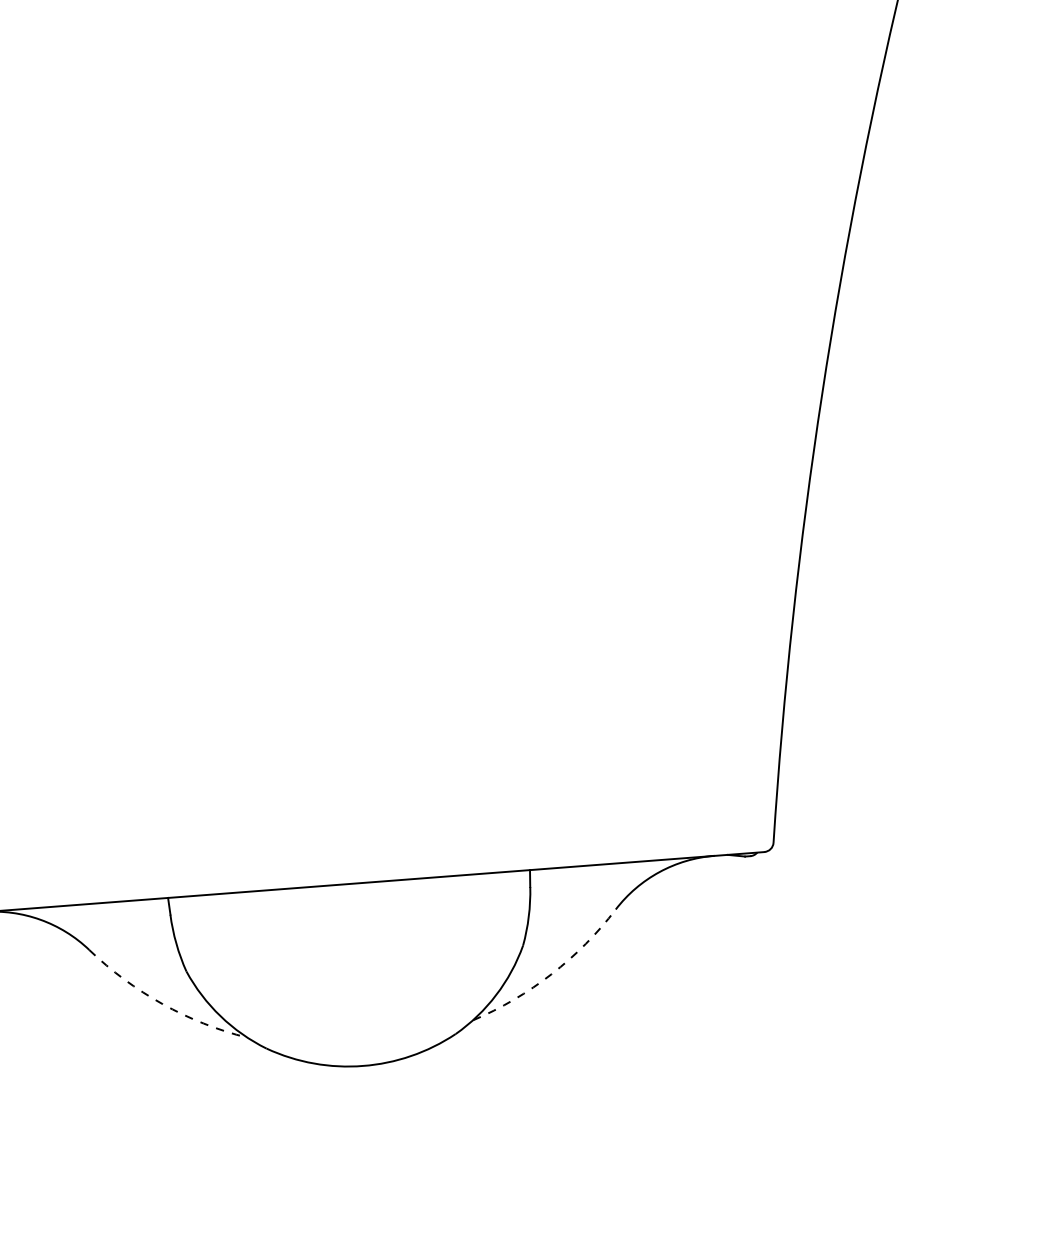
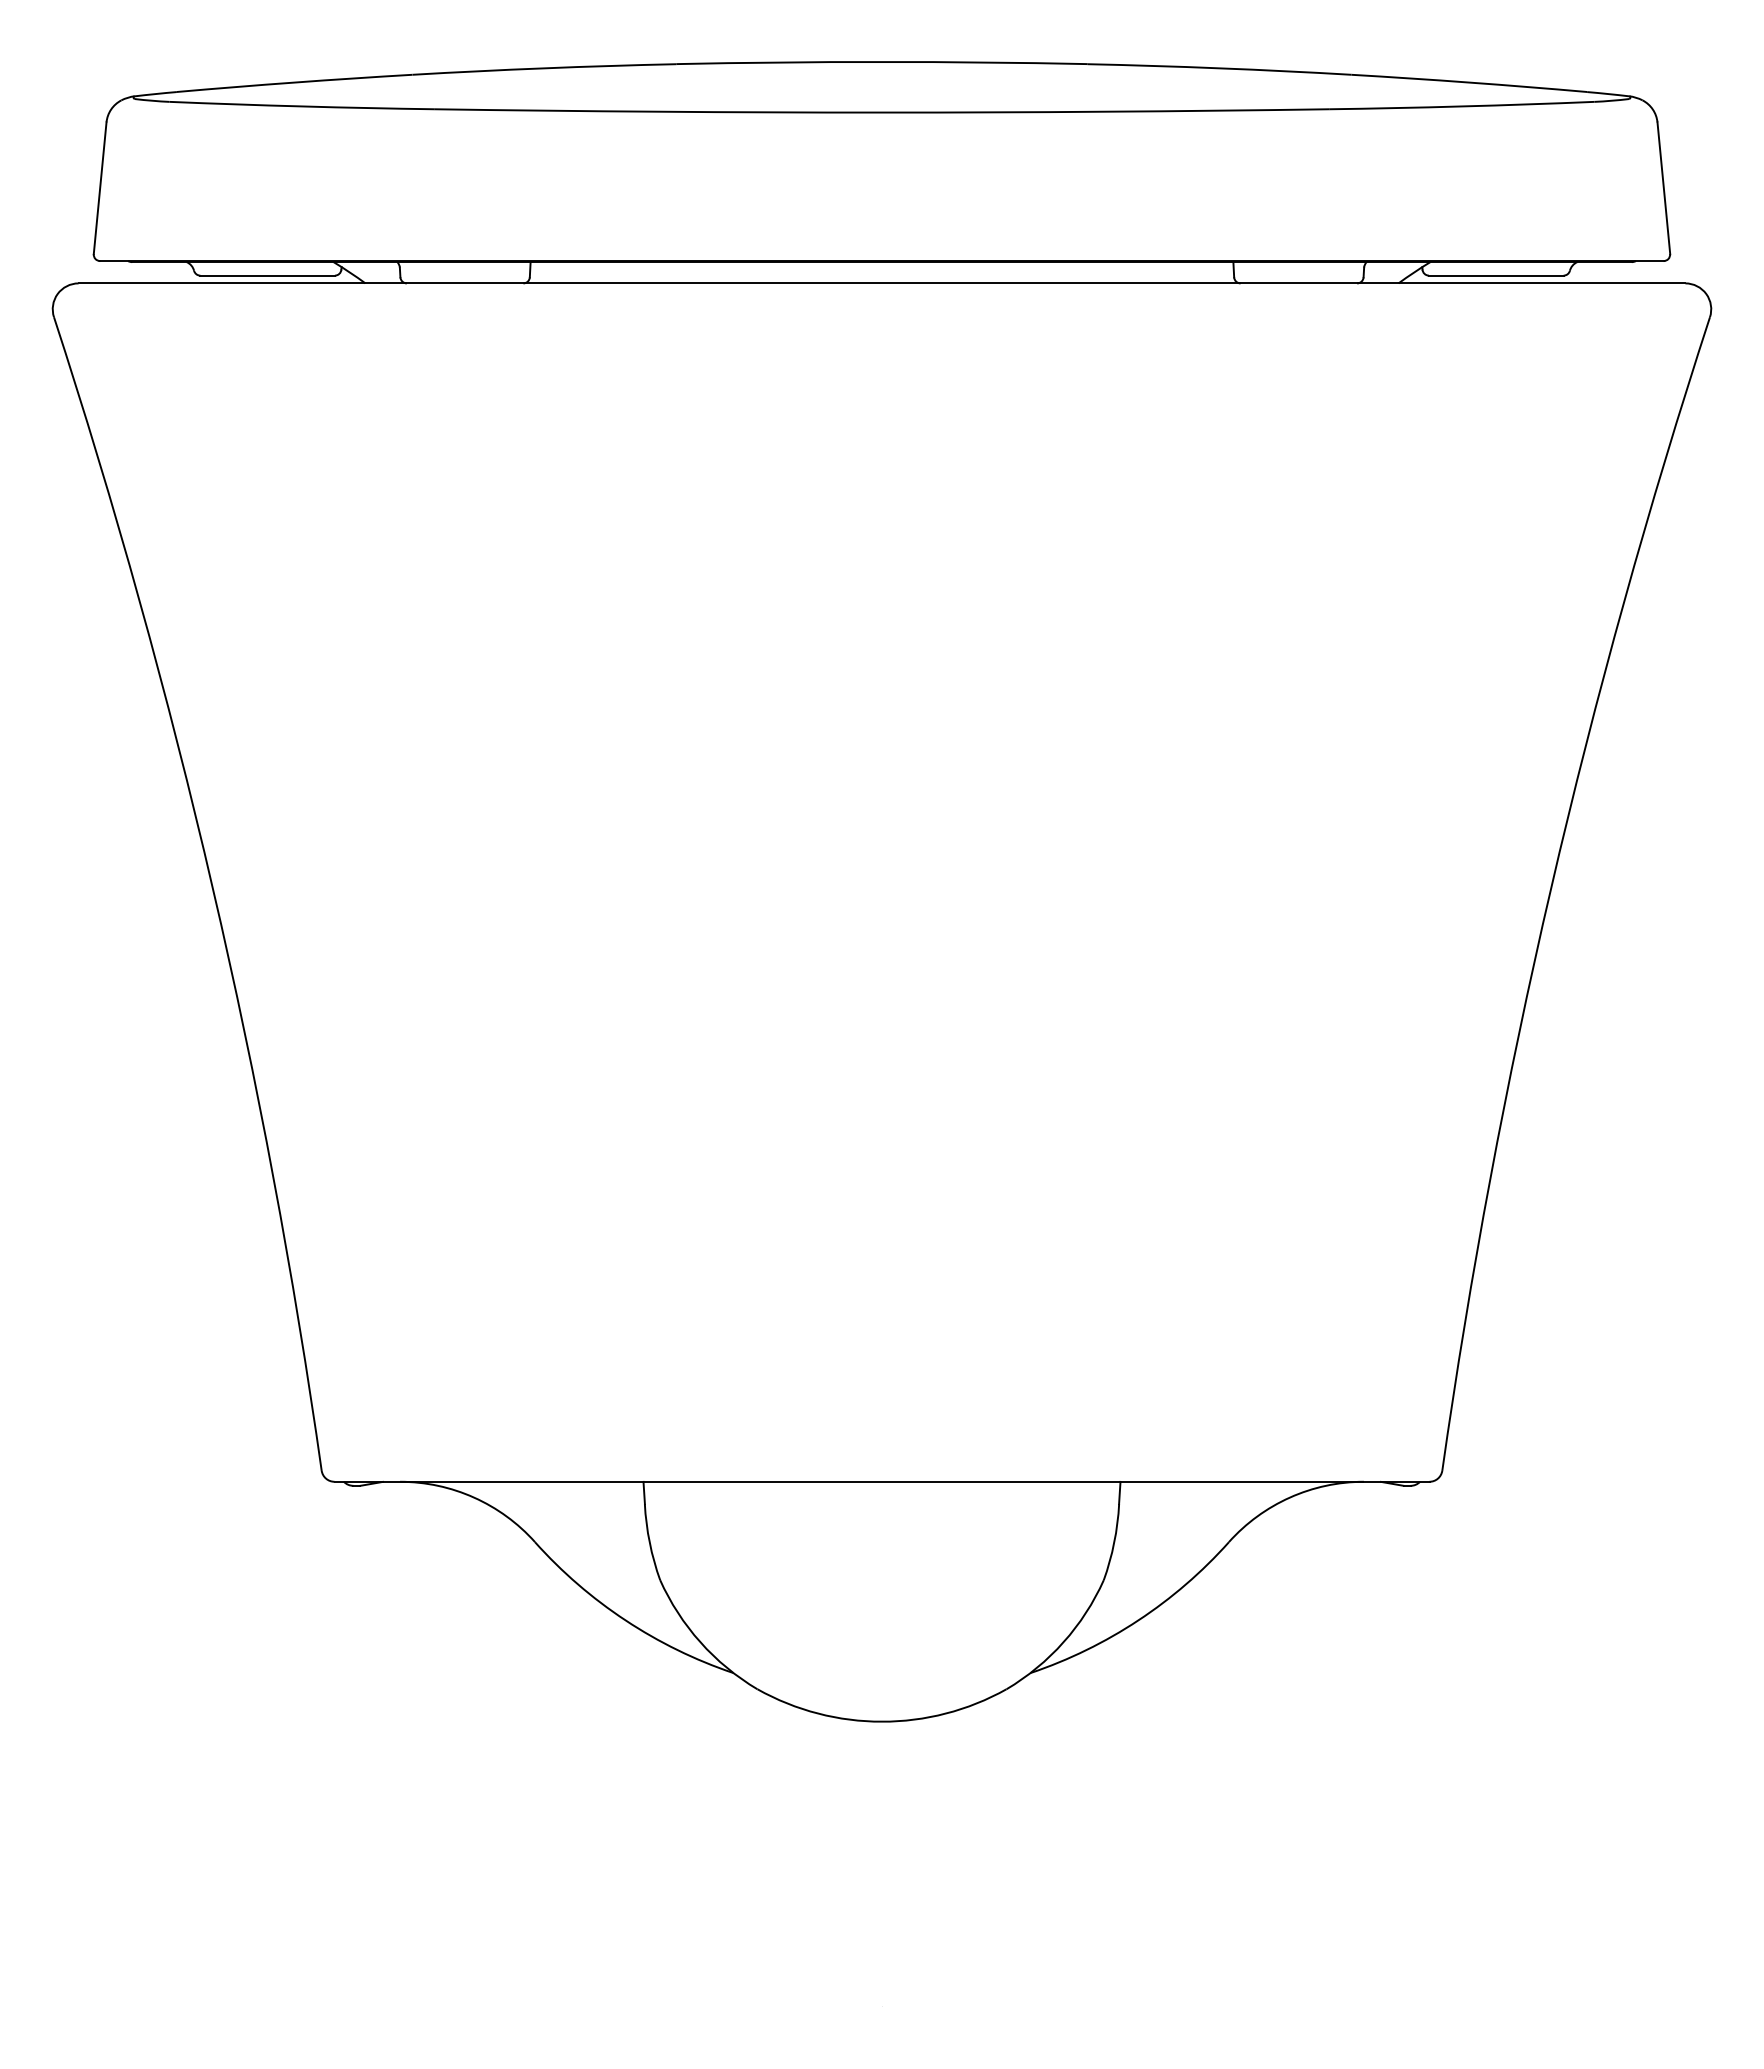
arc: (551, 974) -> (1138, 1620), dashed -> solid
arc: (162, 1004) -> (625, 1620), dashed -> solid

